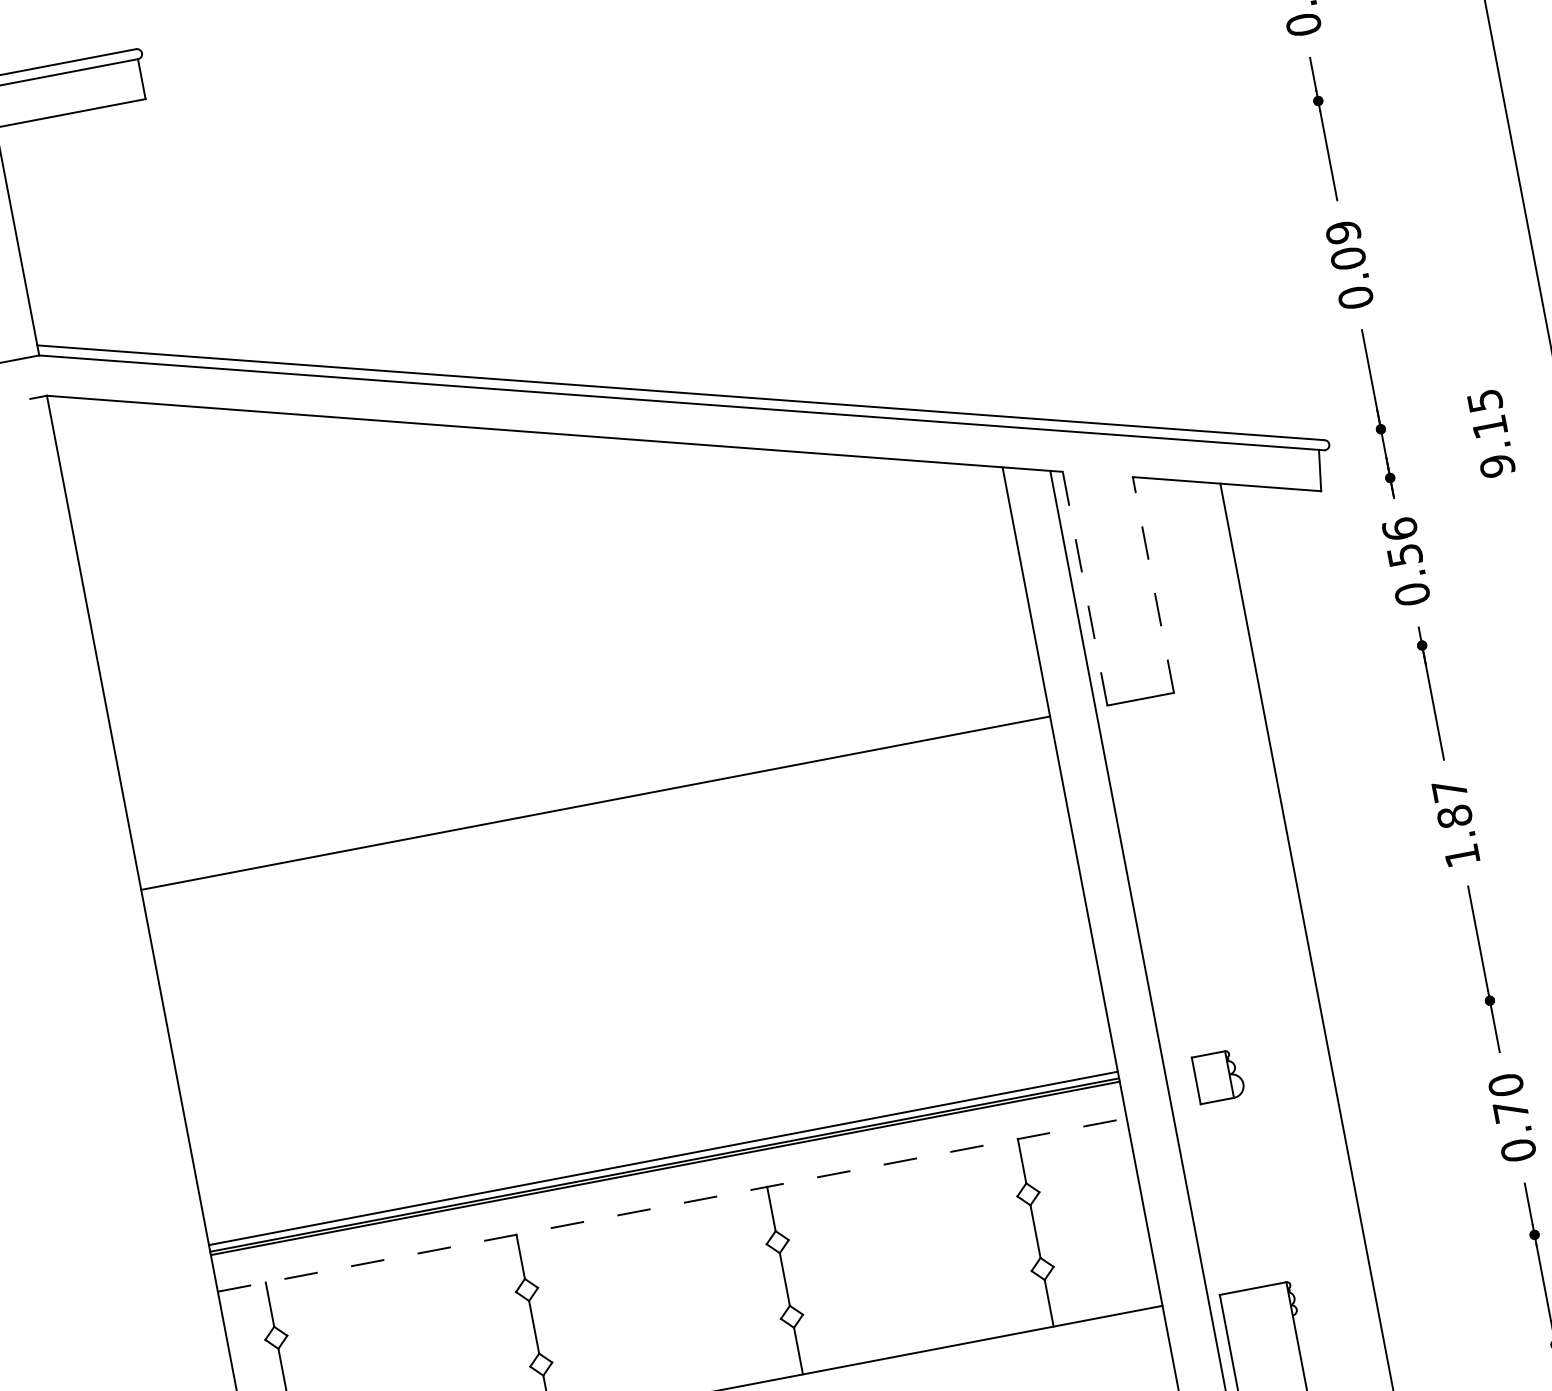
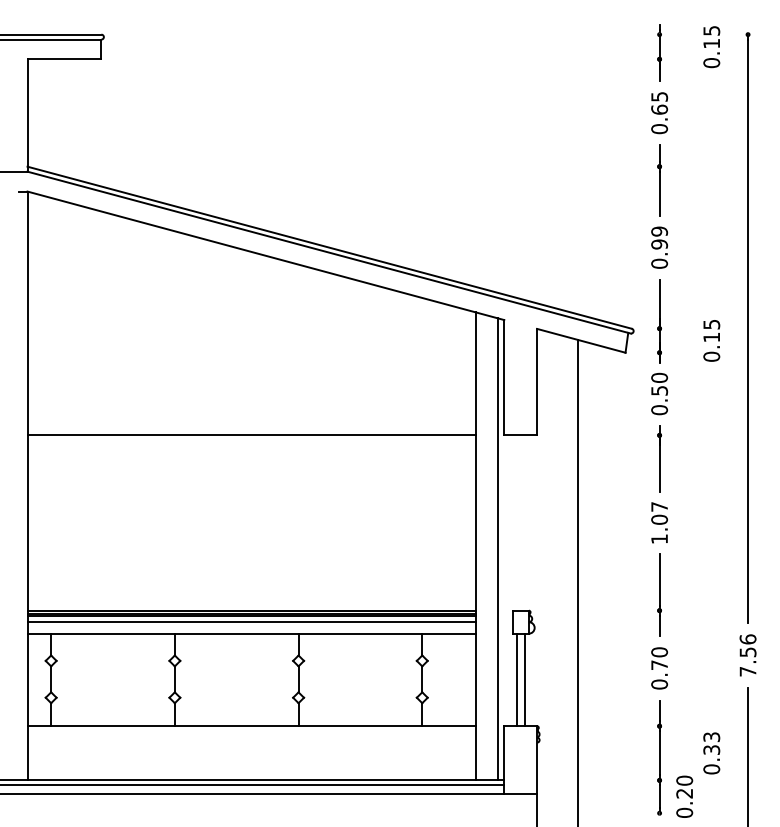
text: (1348, 258) -> (659, 244), 0.09 -> 0.99
text: (1496, 465) -> (711, 356), 9.15 -> 0.15
text: (1399, 528) -> (659, 377), 0.56 -> 0.50
line: (1153, 583) -> (537, 381), dashed -> solid
line: (1085, 588) -> (504, 377), dashed -> solid
text: (1454, 816) -> (659, 519), 1.87 -> 1.07
line: (667, 1182) -> (251, 622), added
line: (1242, 1192) -> (524, 679), added
line: (1226, 1195) -> (516, 679), added
line: (673, 1204) -> (252, 633), dashed -> solid

